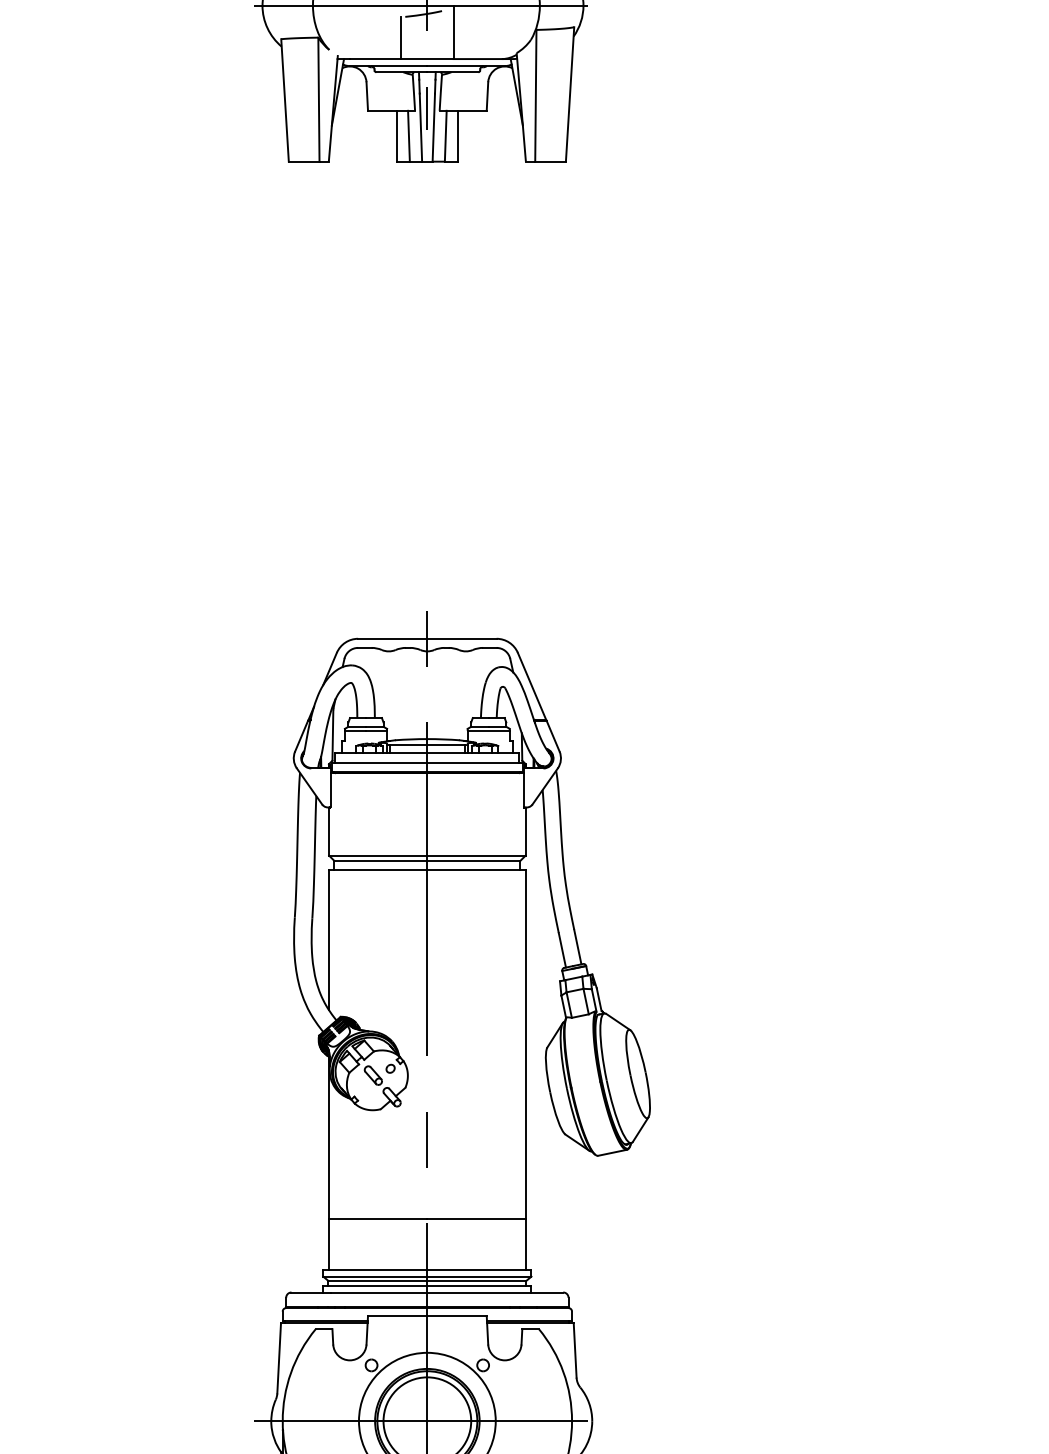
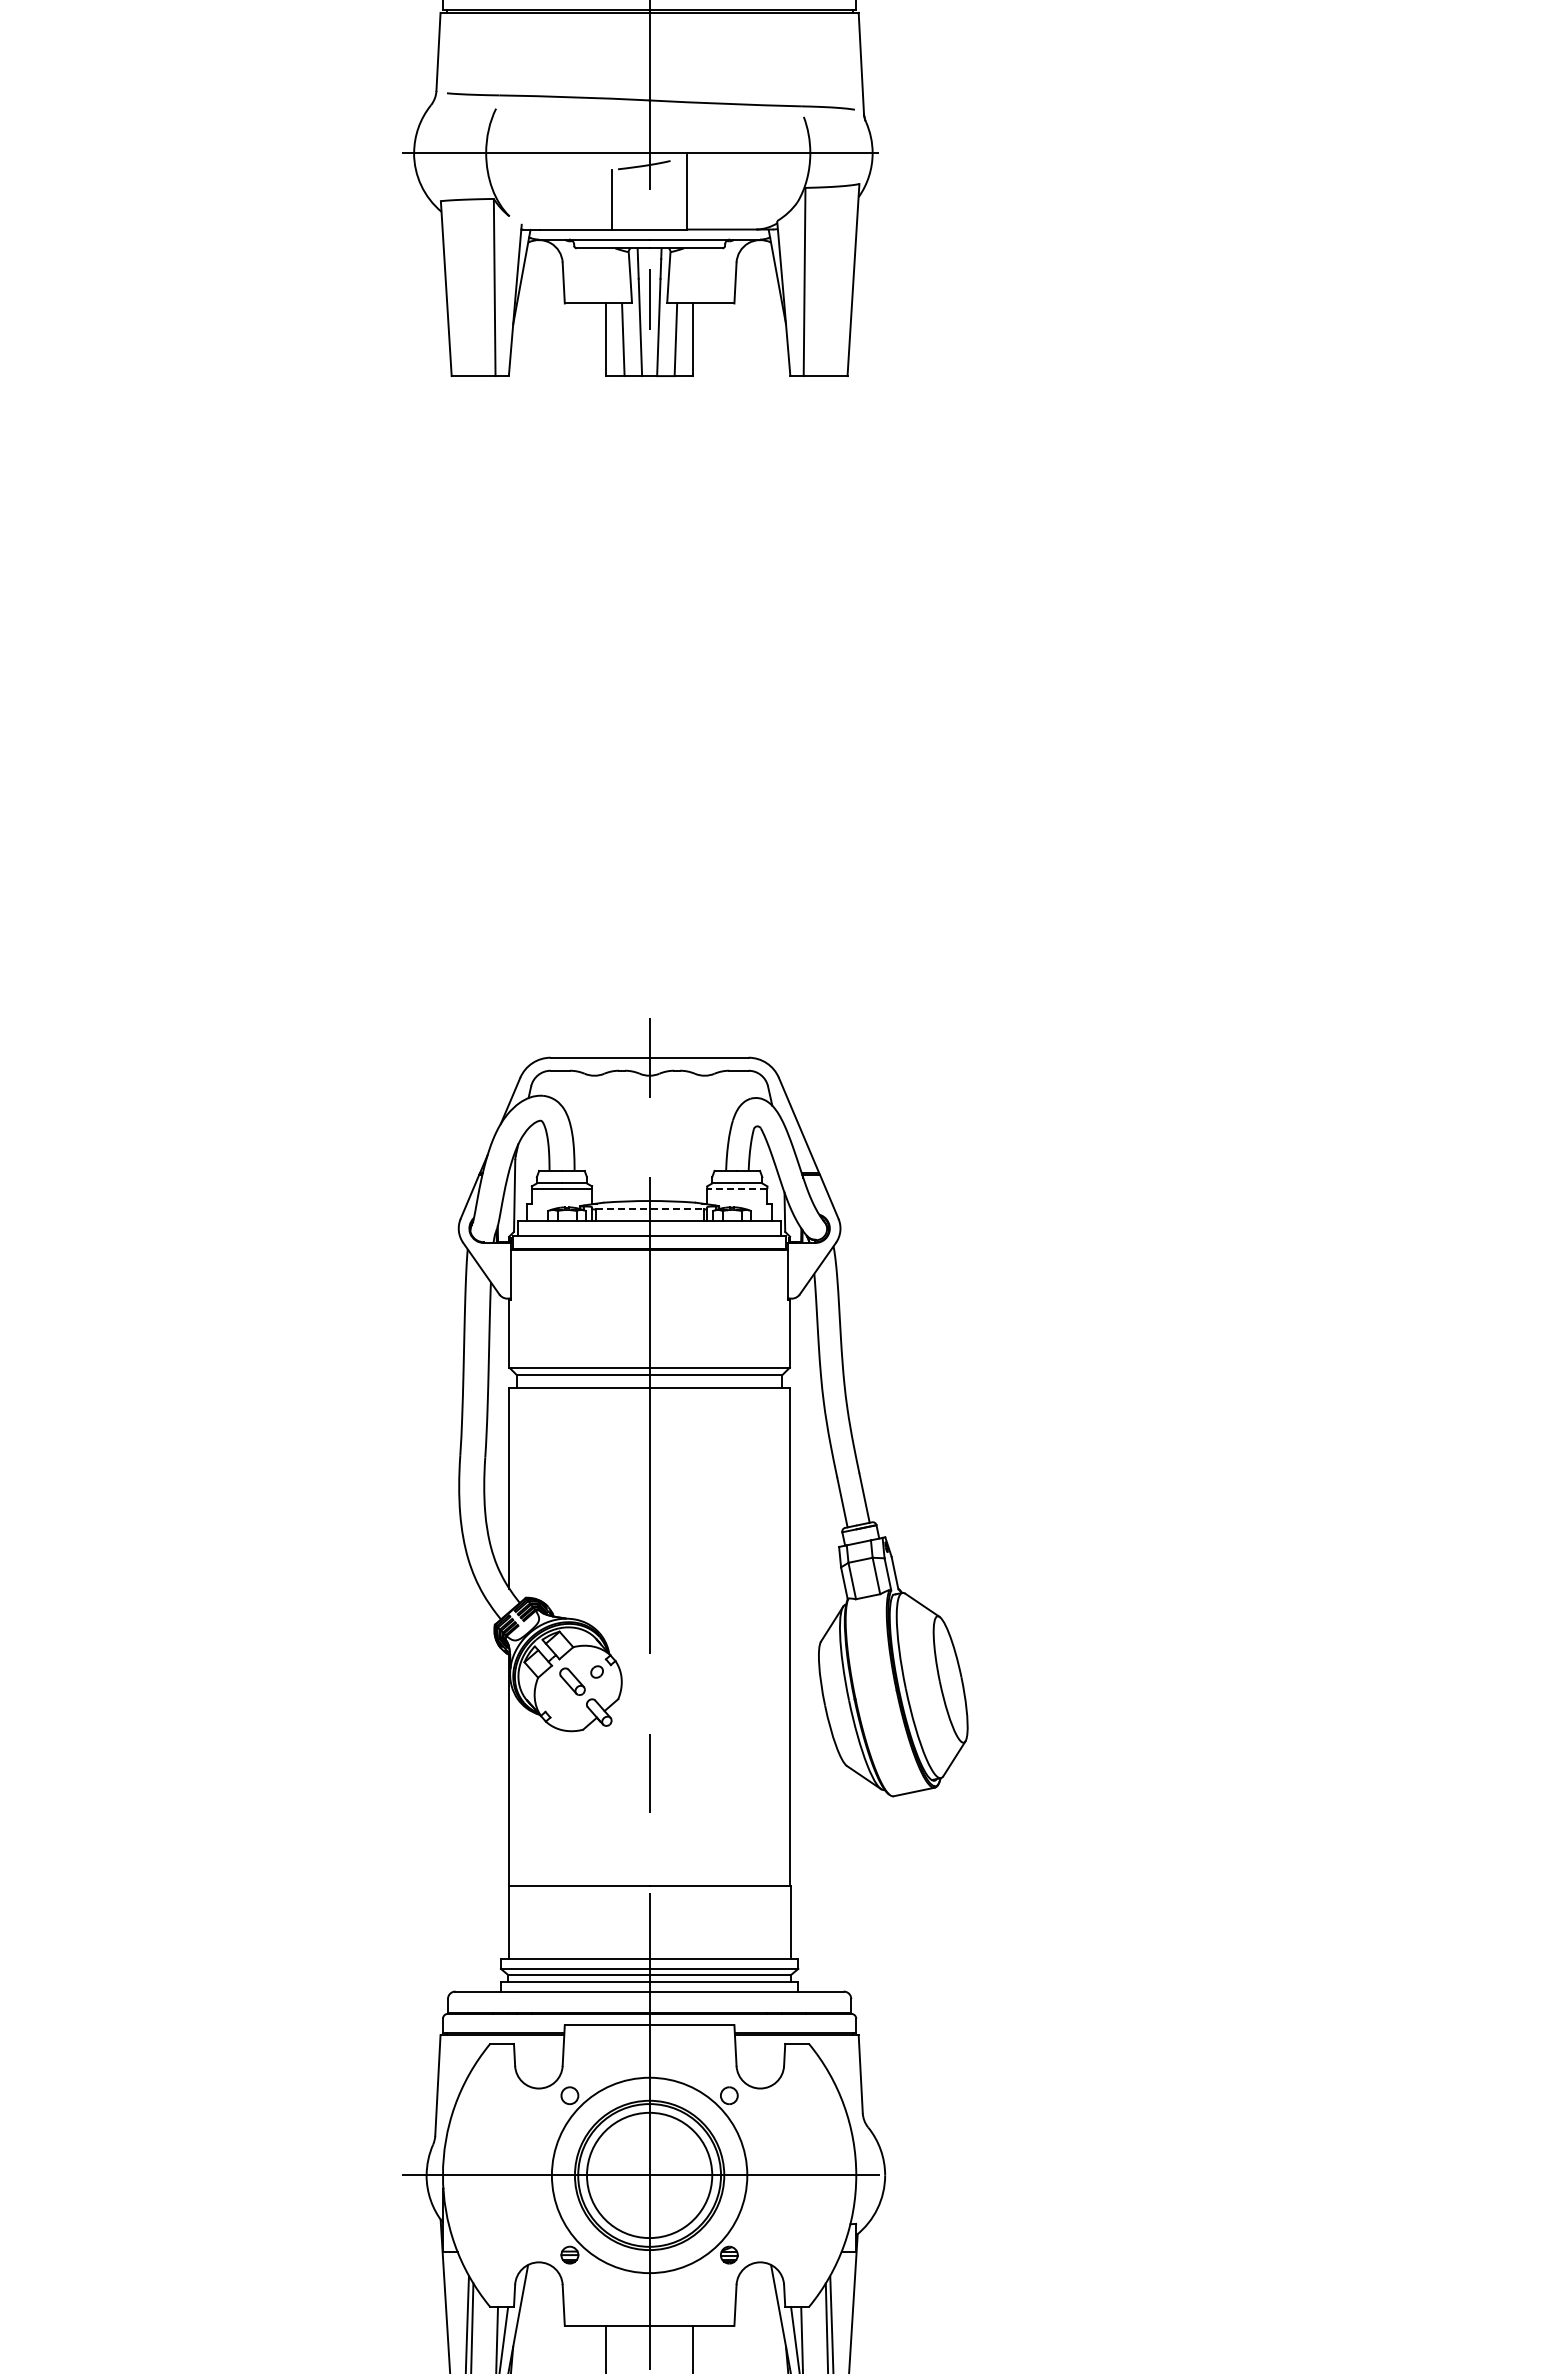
line: (488, 731) -> (736, 1189), solid -> dashed
line: (427, 745) -> (649, 1209), solid -> dashed

